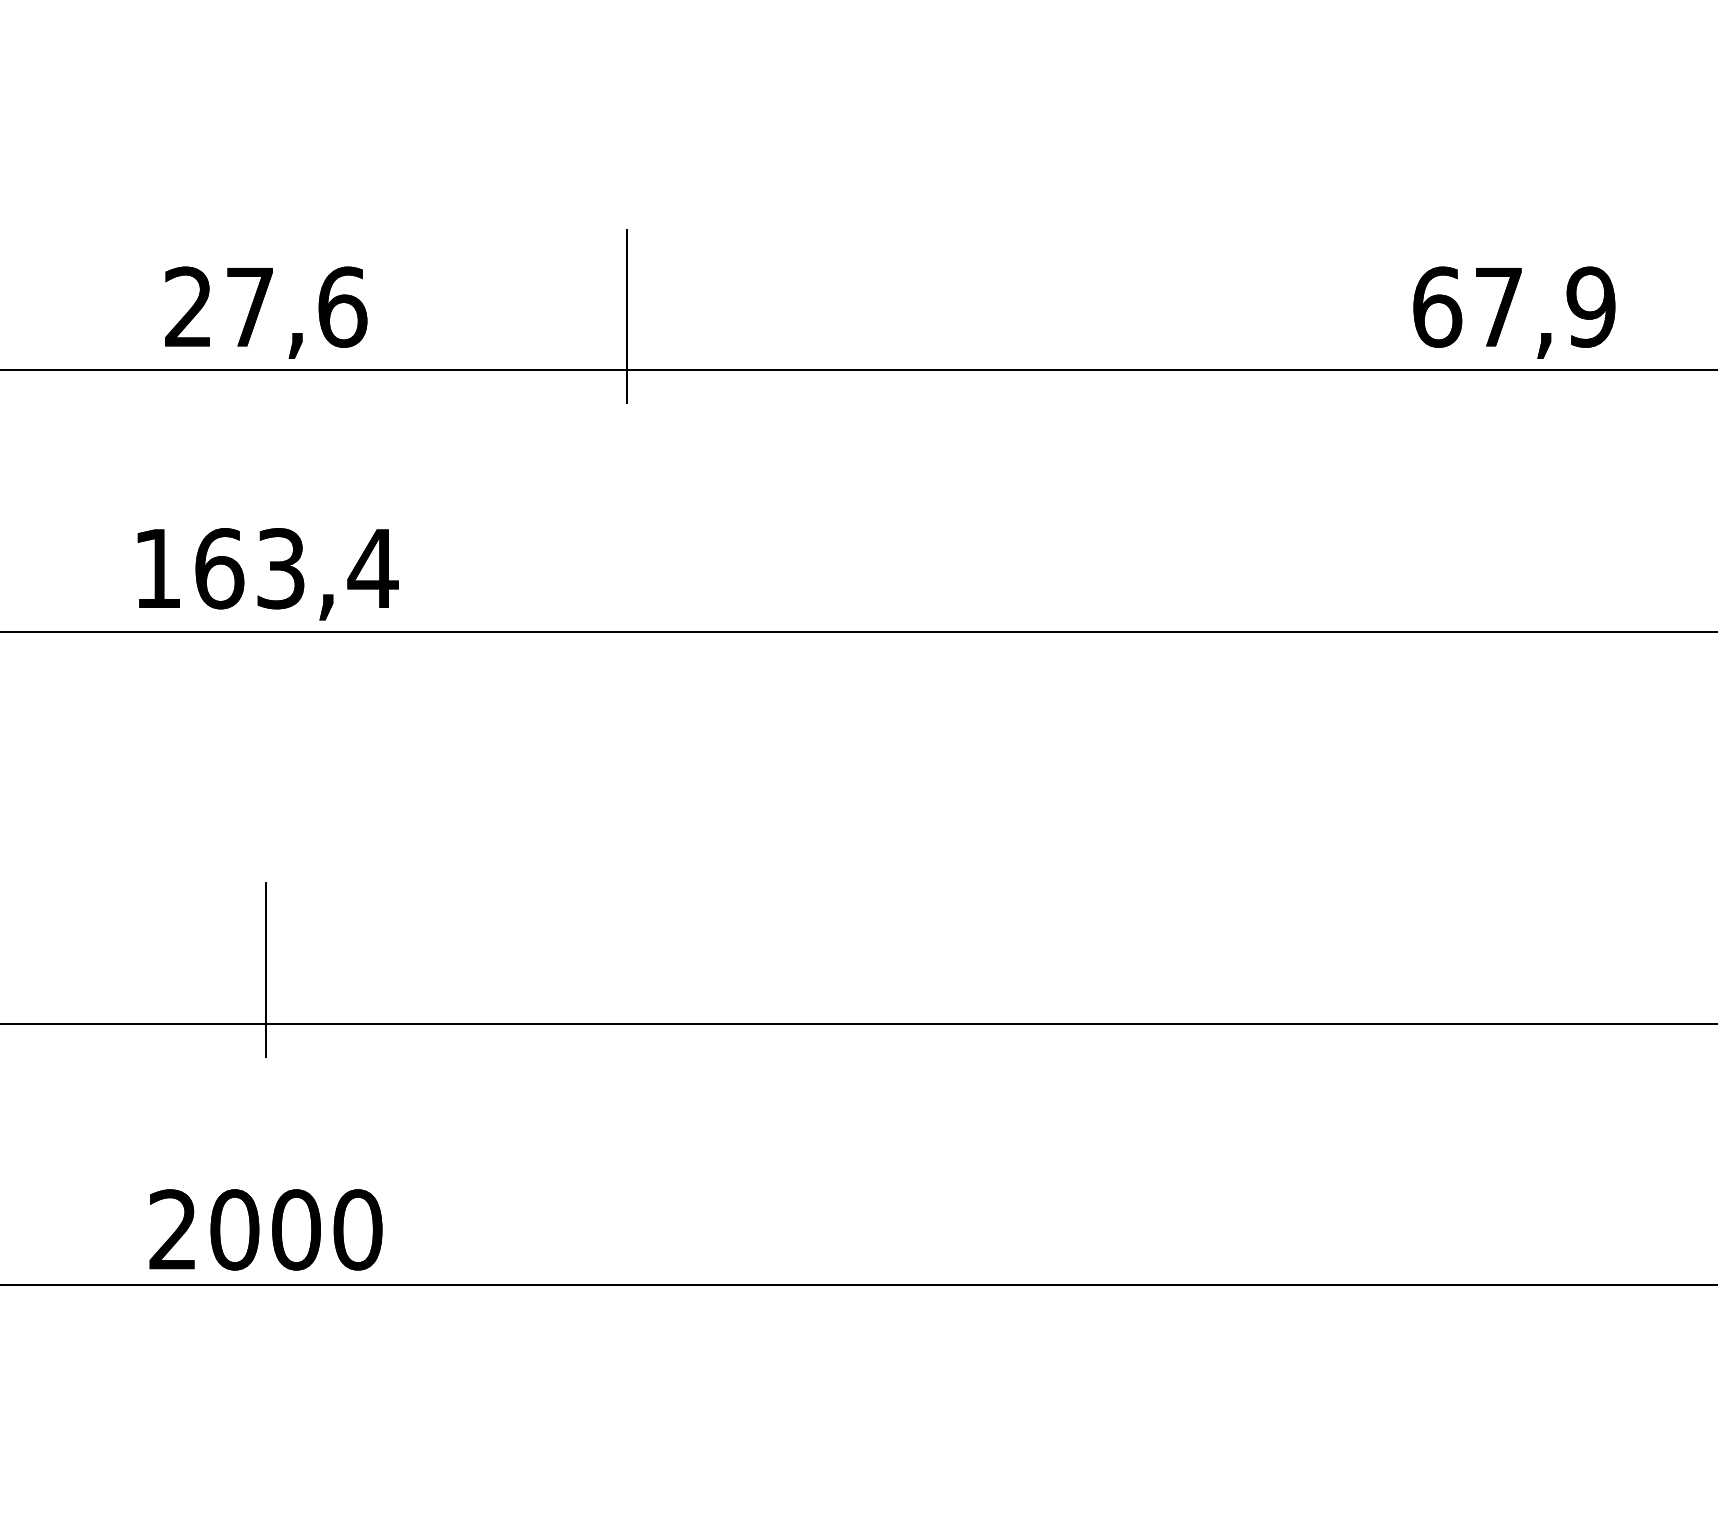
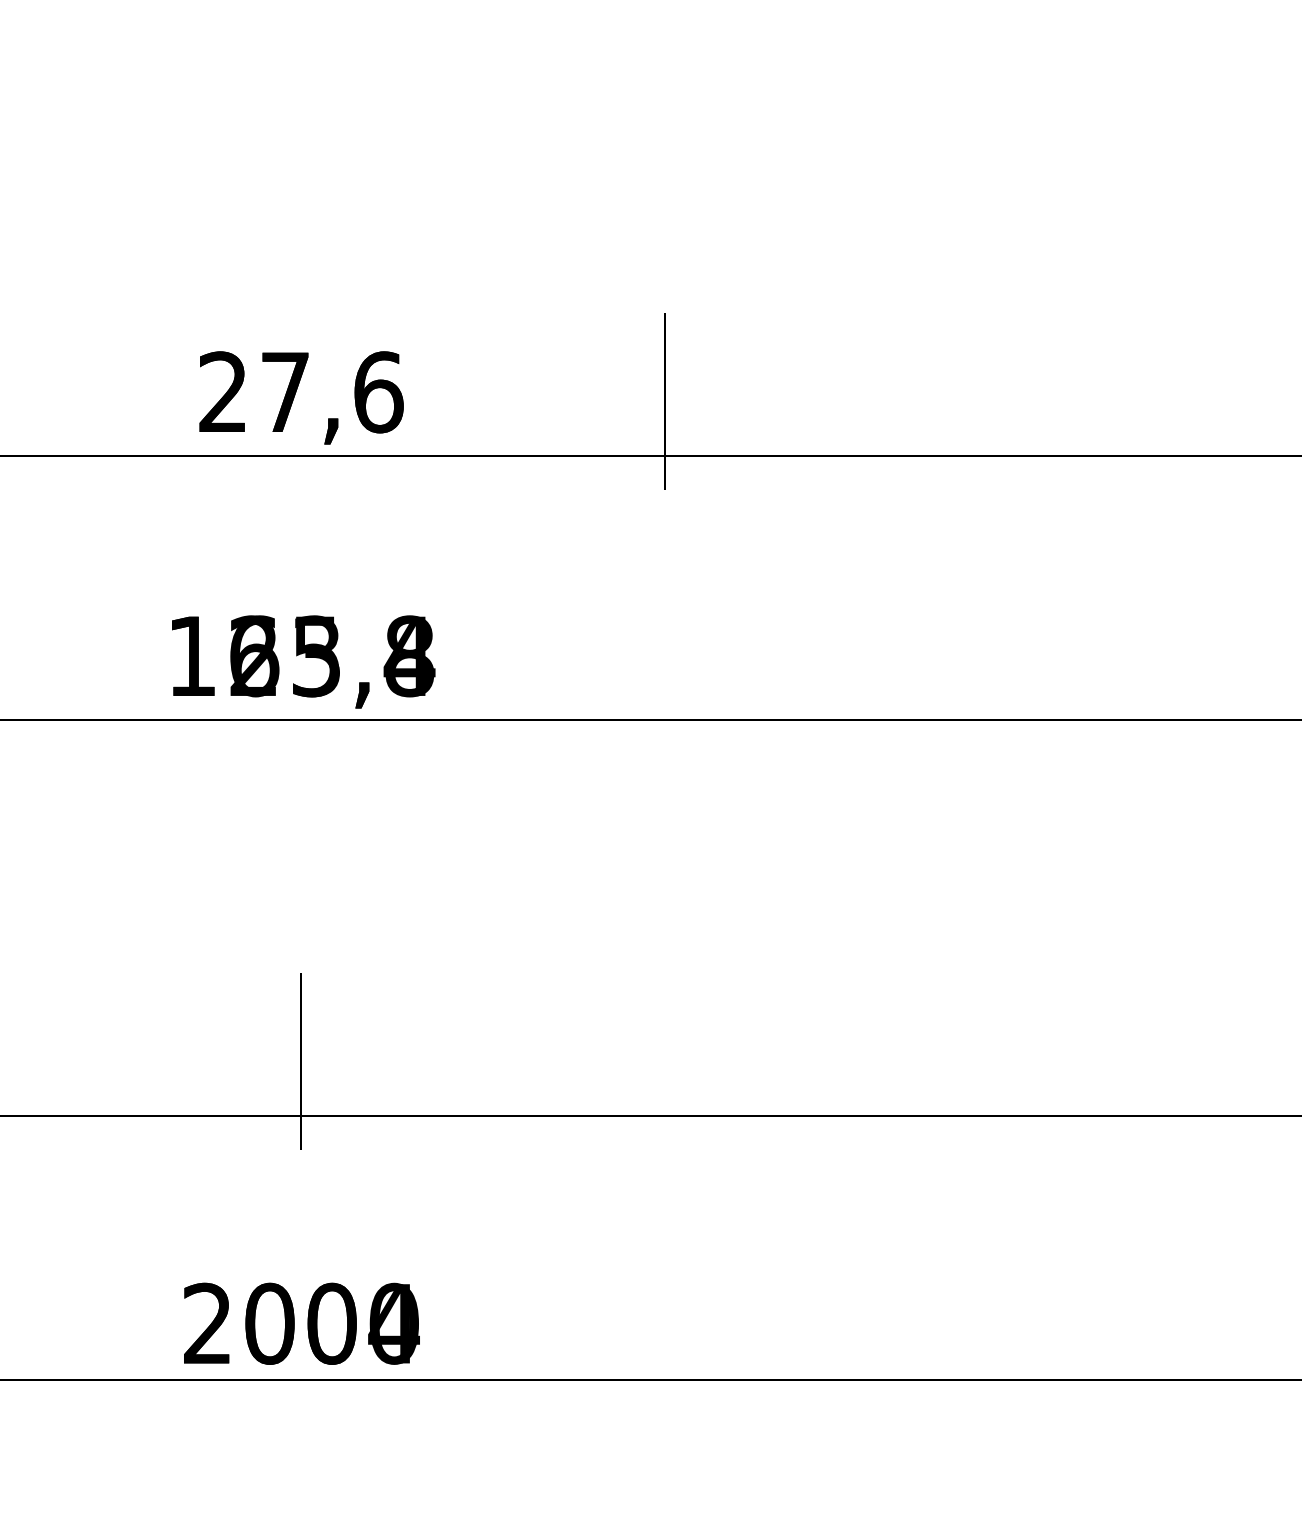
text: (296, 568) -> (332, 656), 163,4 -> 125,8
text: (357, 1229) -> (393, 1323), 2000 -> 2004

